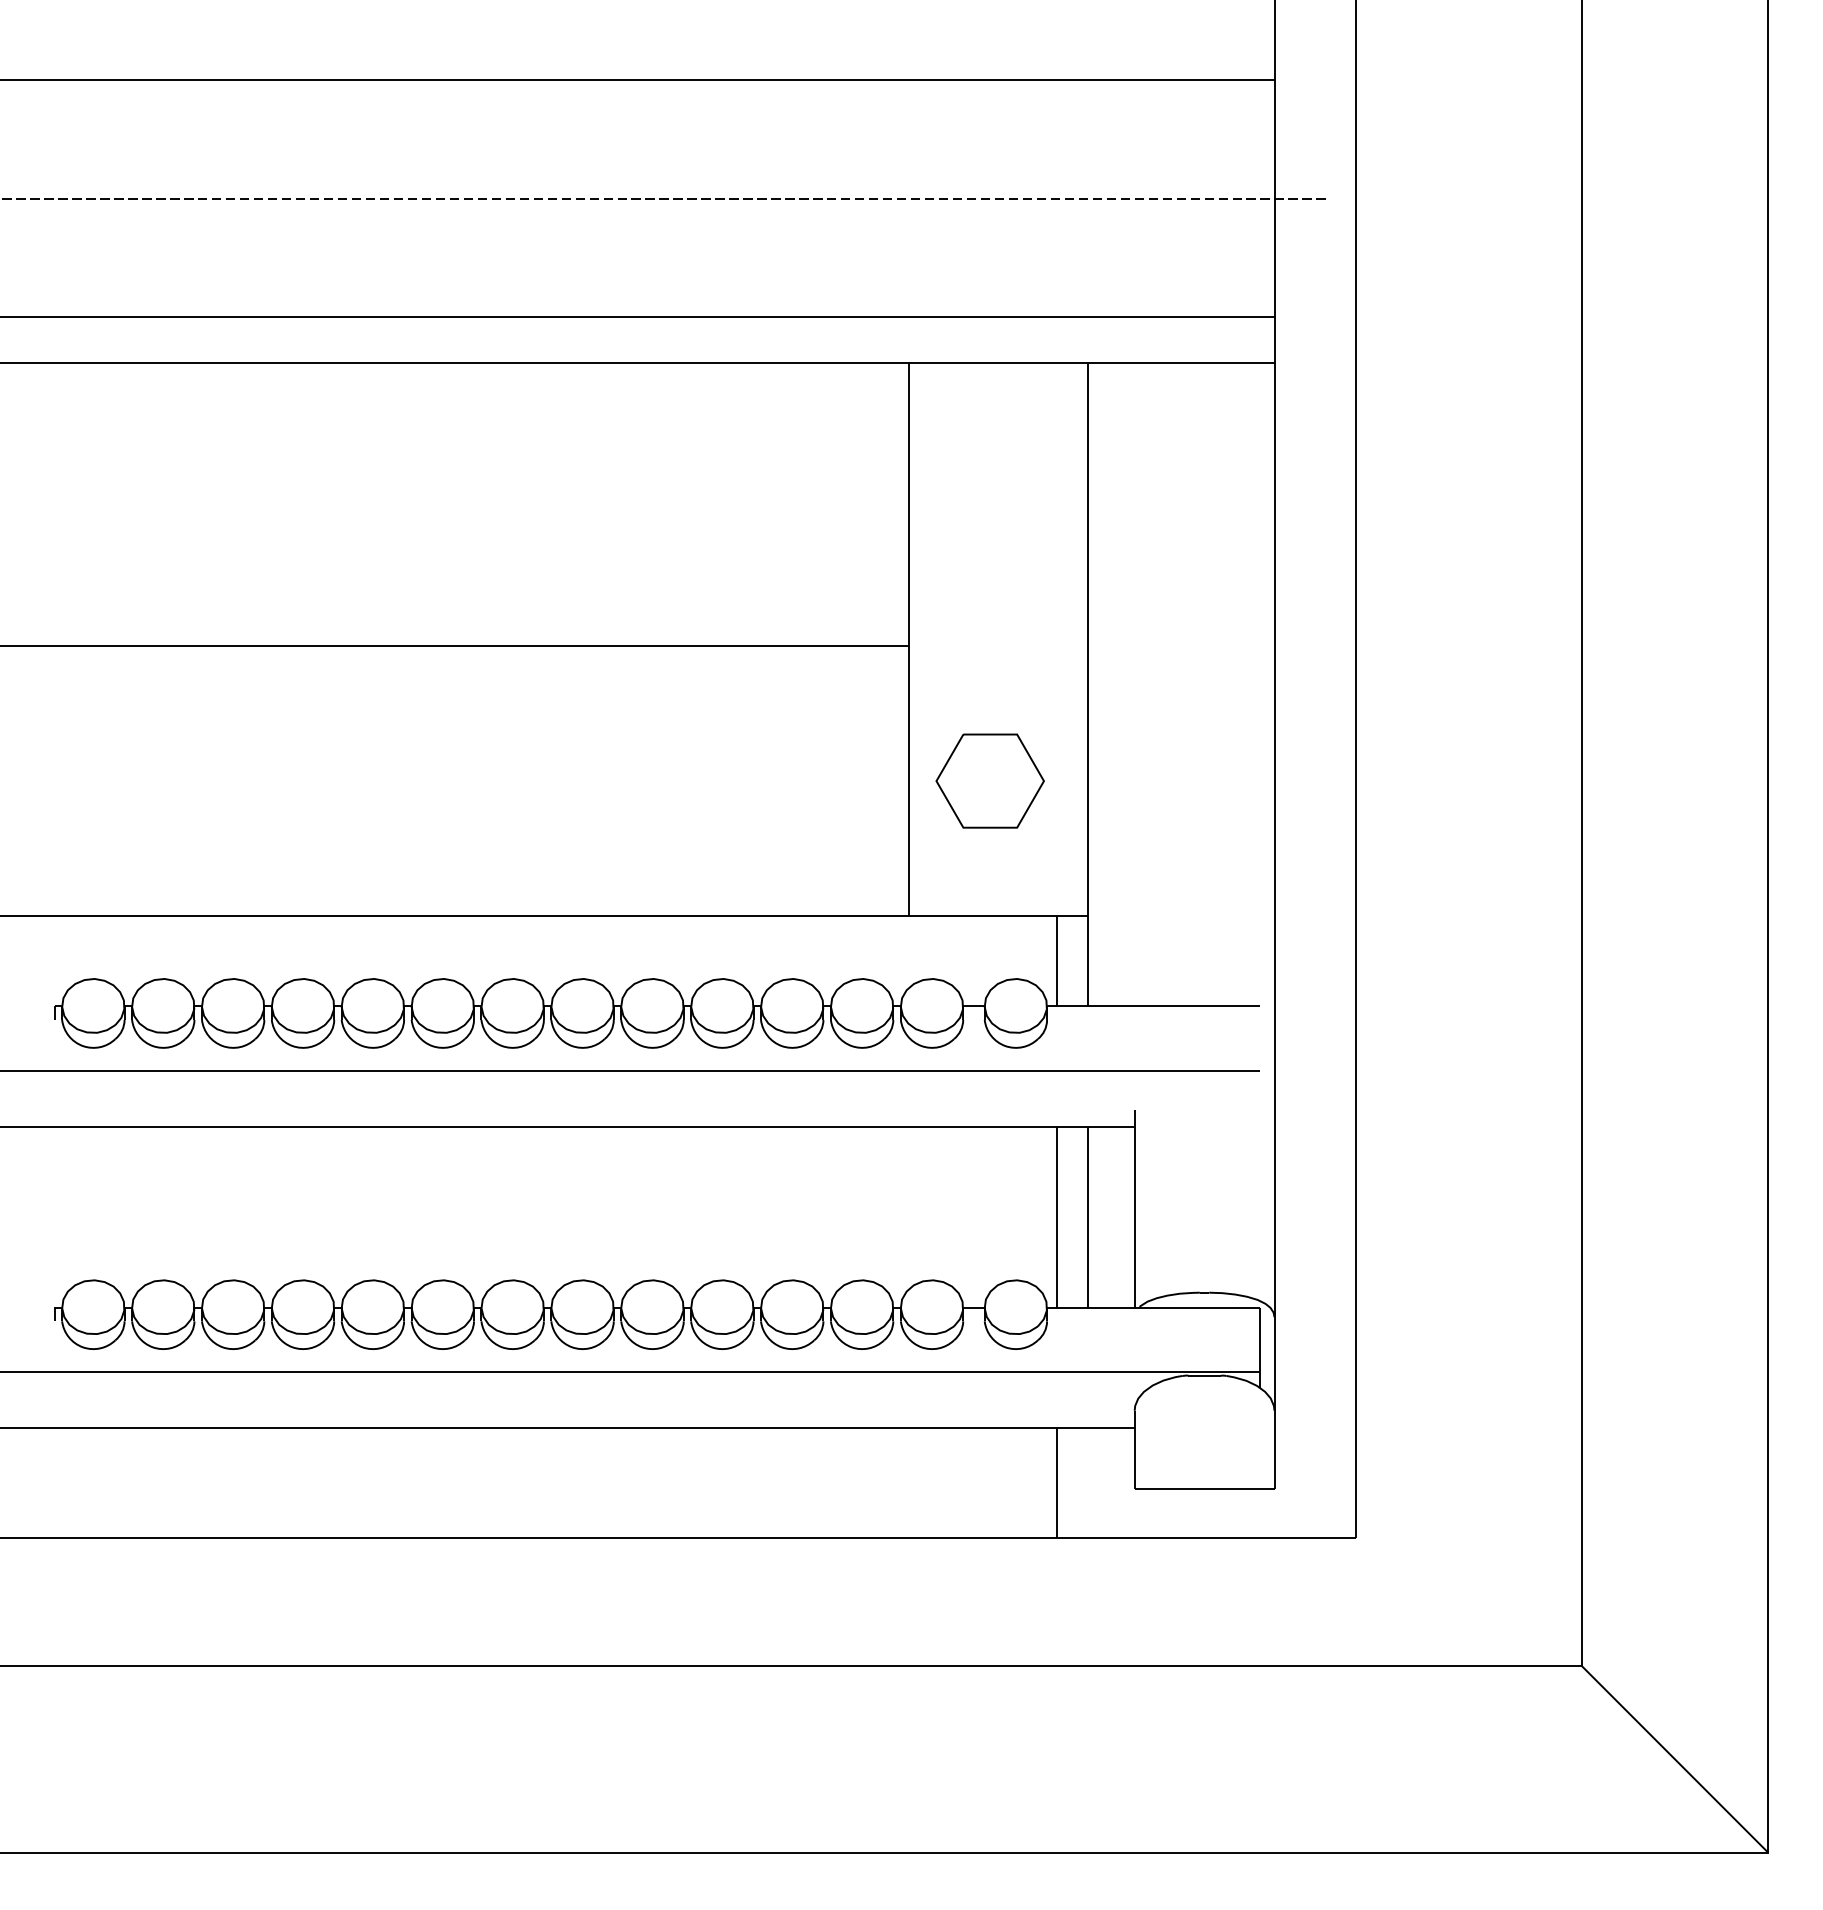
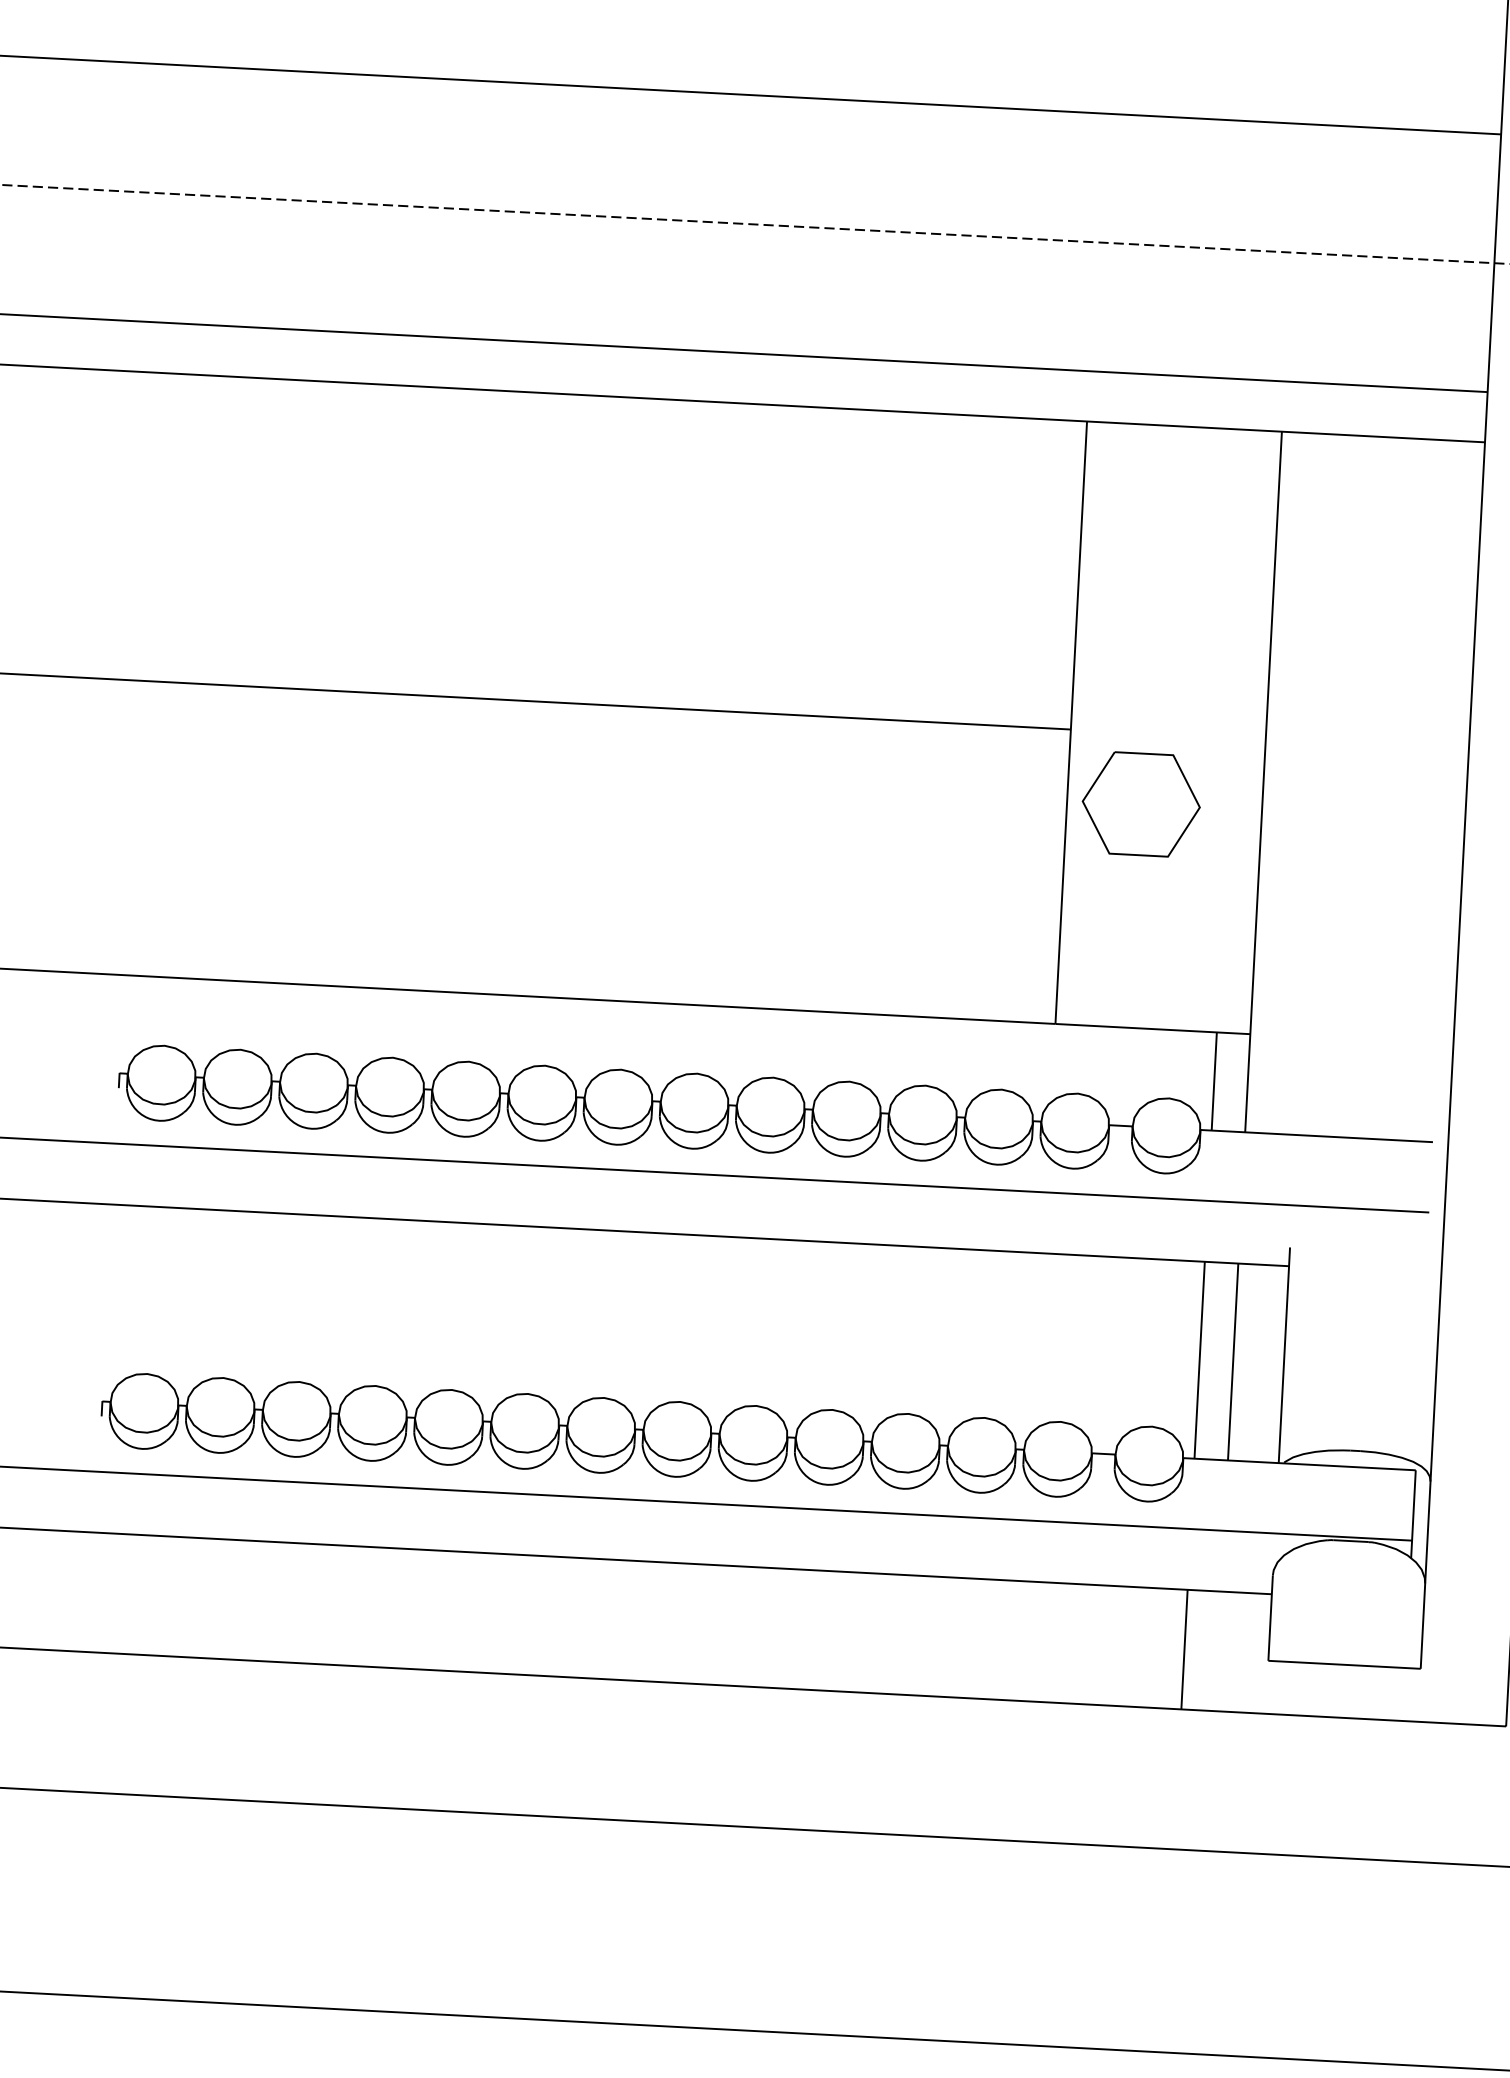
part: (989, 780) -> (1140, 803), moved

